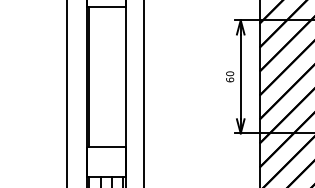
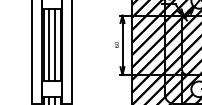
line: (100, 75) -> (49, 44), added
line: (112, 75) -> (55, 44), added
line: (123, 75) -> (61, 44), added

